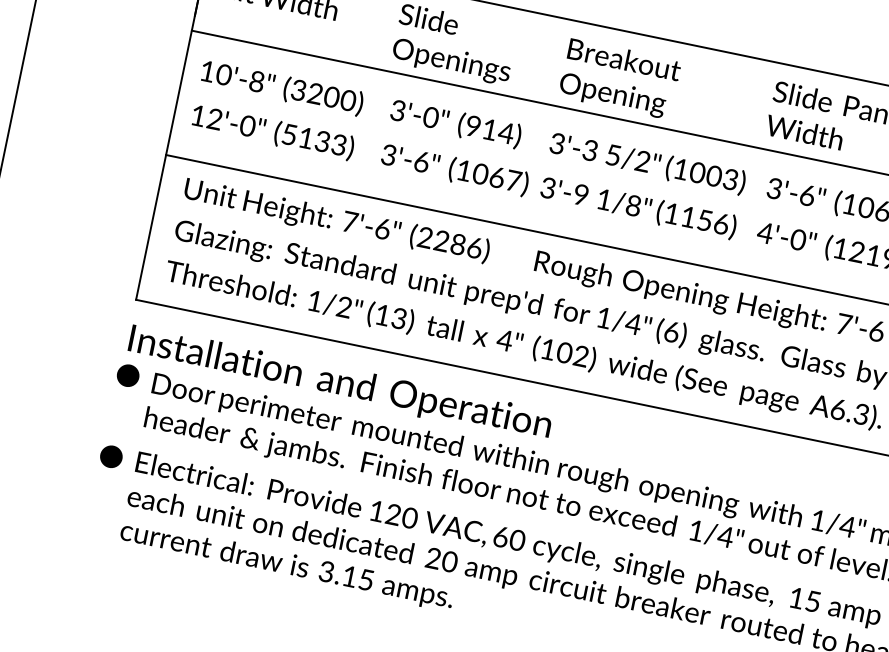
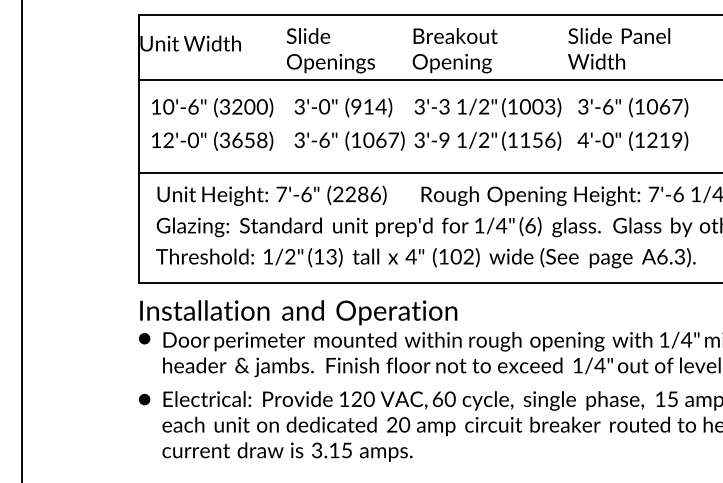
text: (257, 81) -> (193, 106), 10'-8" -> 10'-6"
text: (314, 139) -> (243, 140), (5133) -> (3658)
text: (612, 154) -> (461, 106), 5/2" -> 1/2"
text: (634, 206) -> (484, 140), 1/8" -> 1/2"
part: (128, 375) -> (144, 338), size x0.62
part: (111, 456) -> (144, 399), size x0.62

